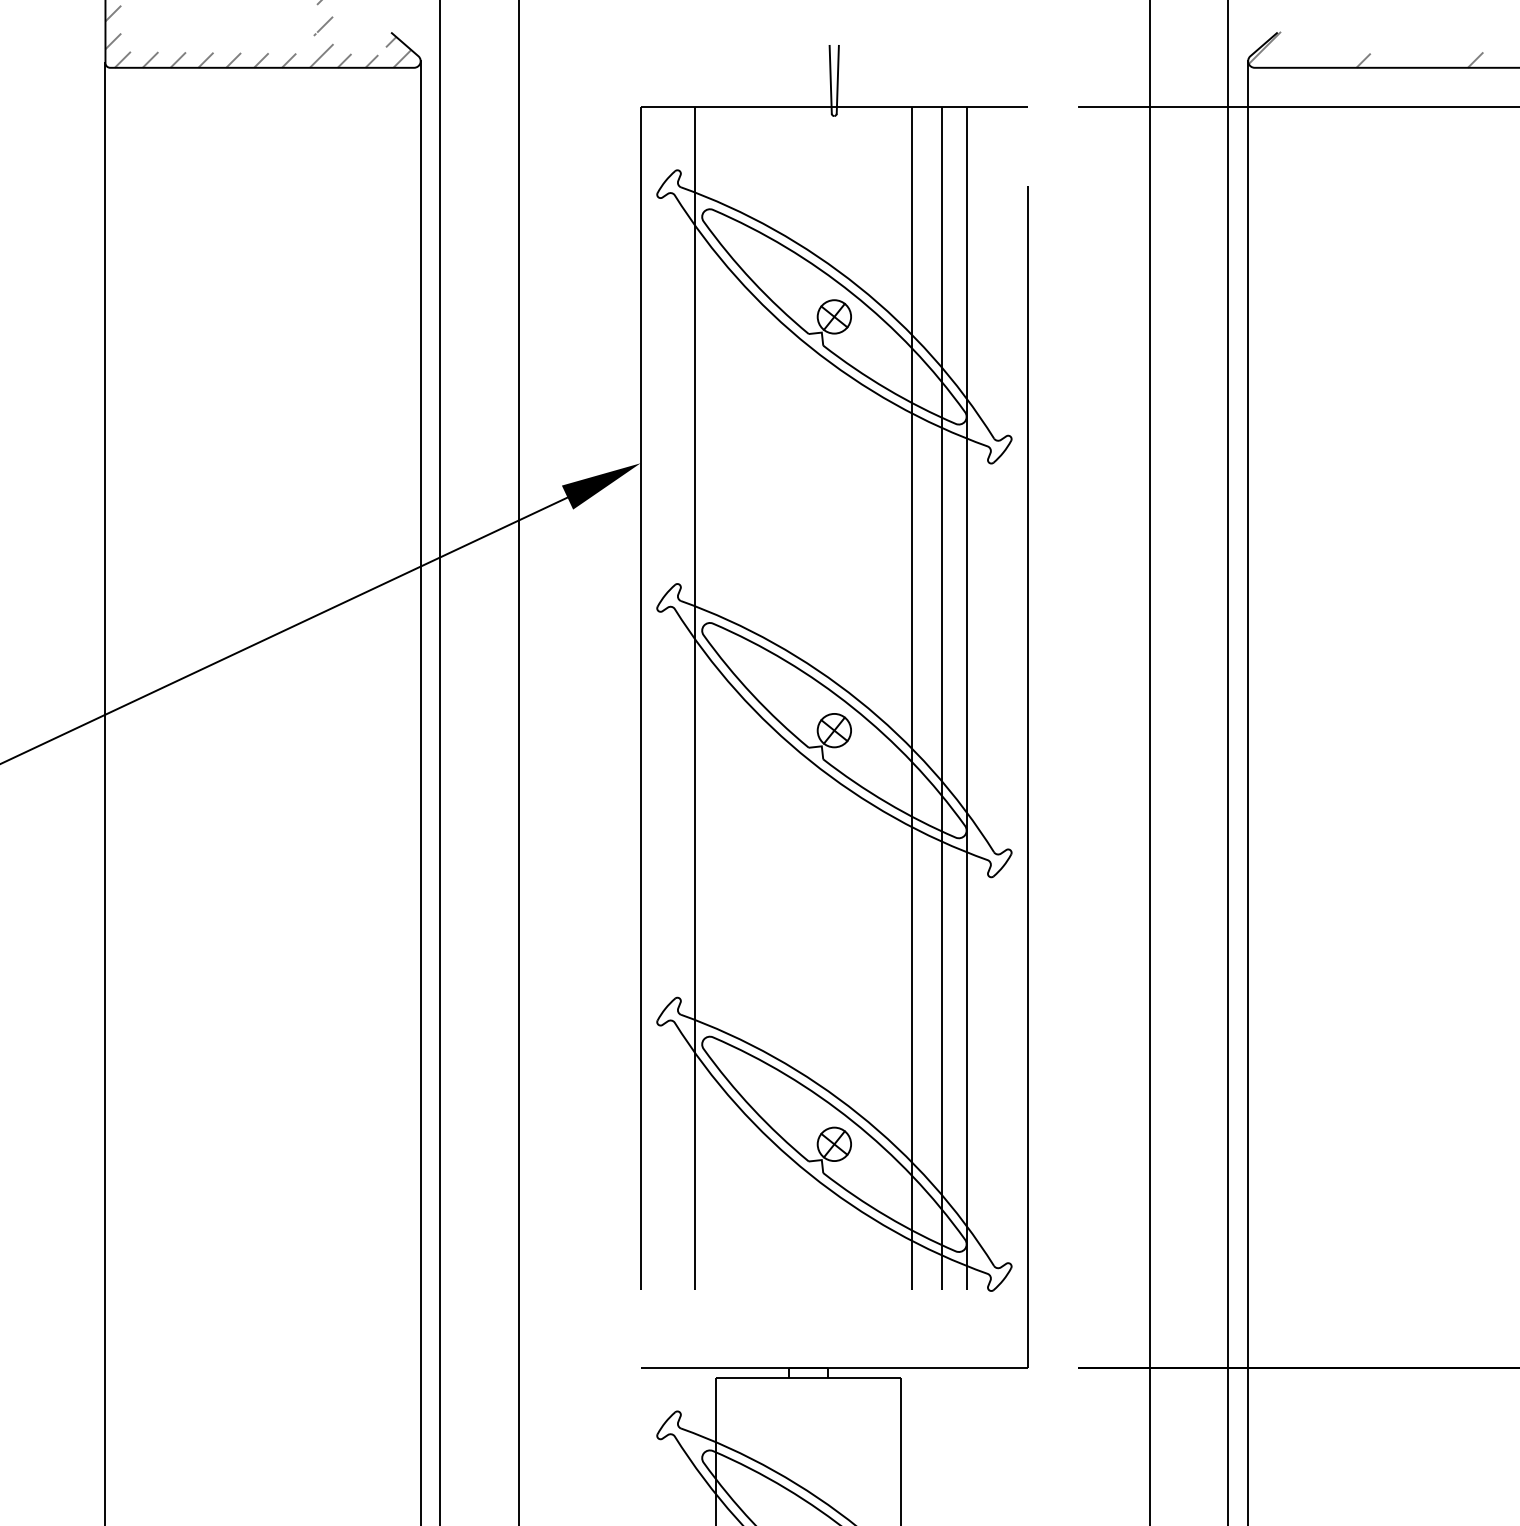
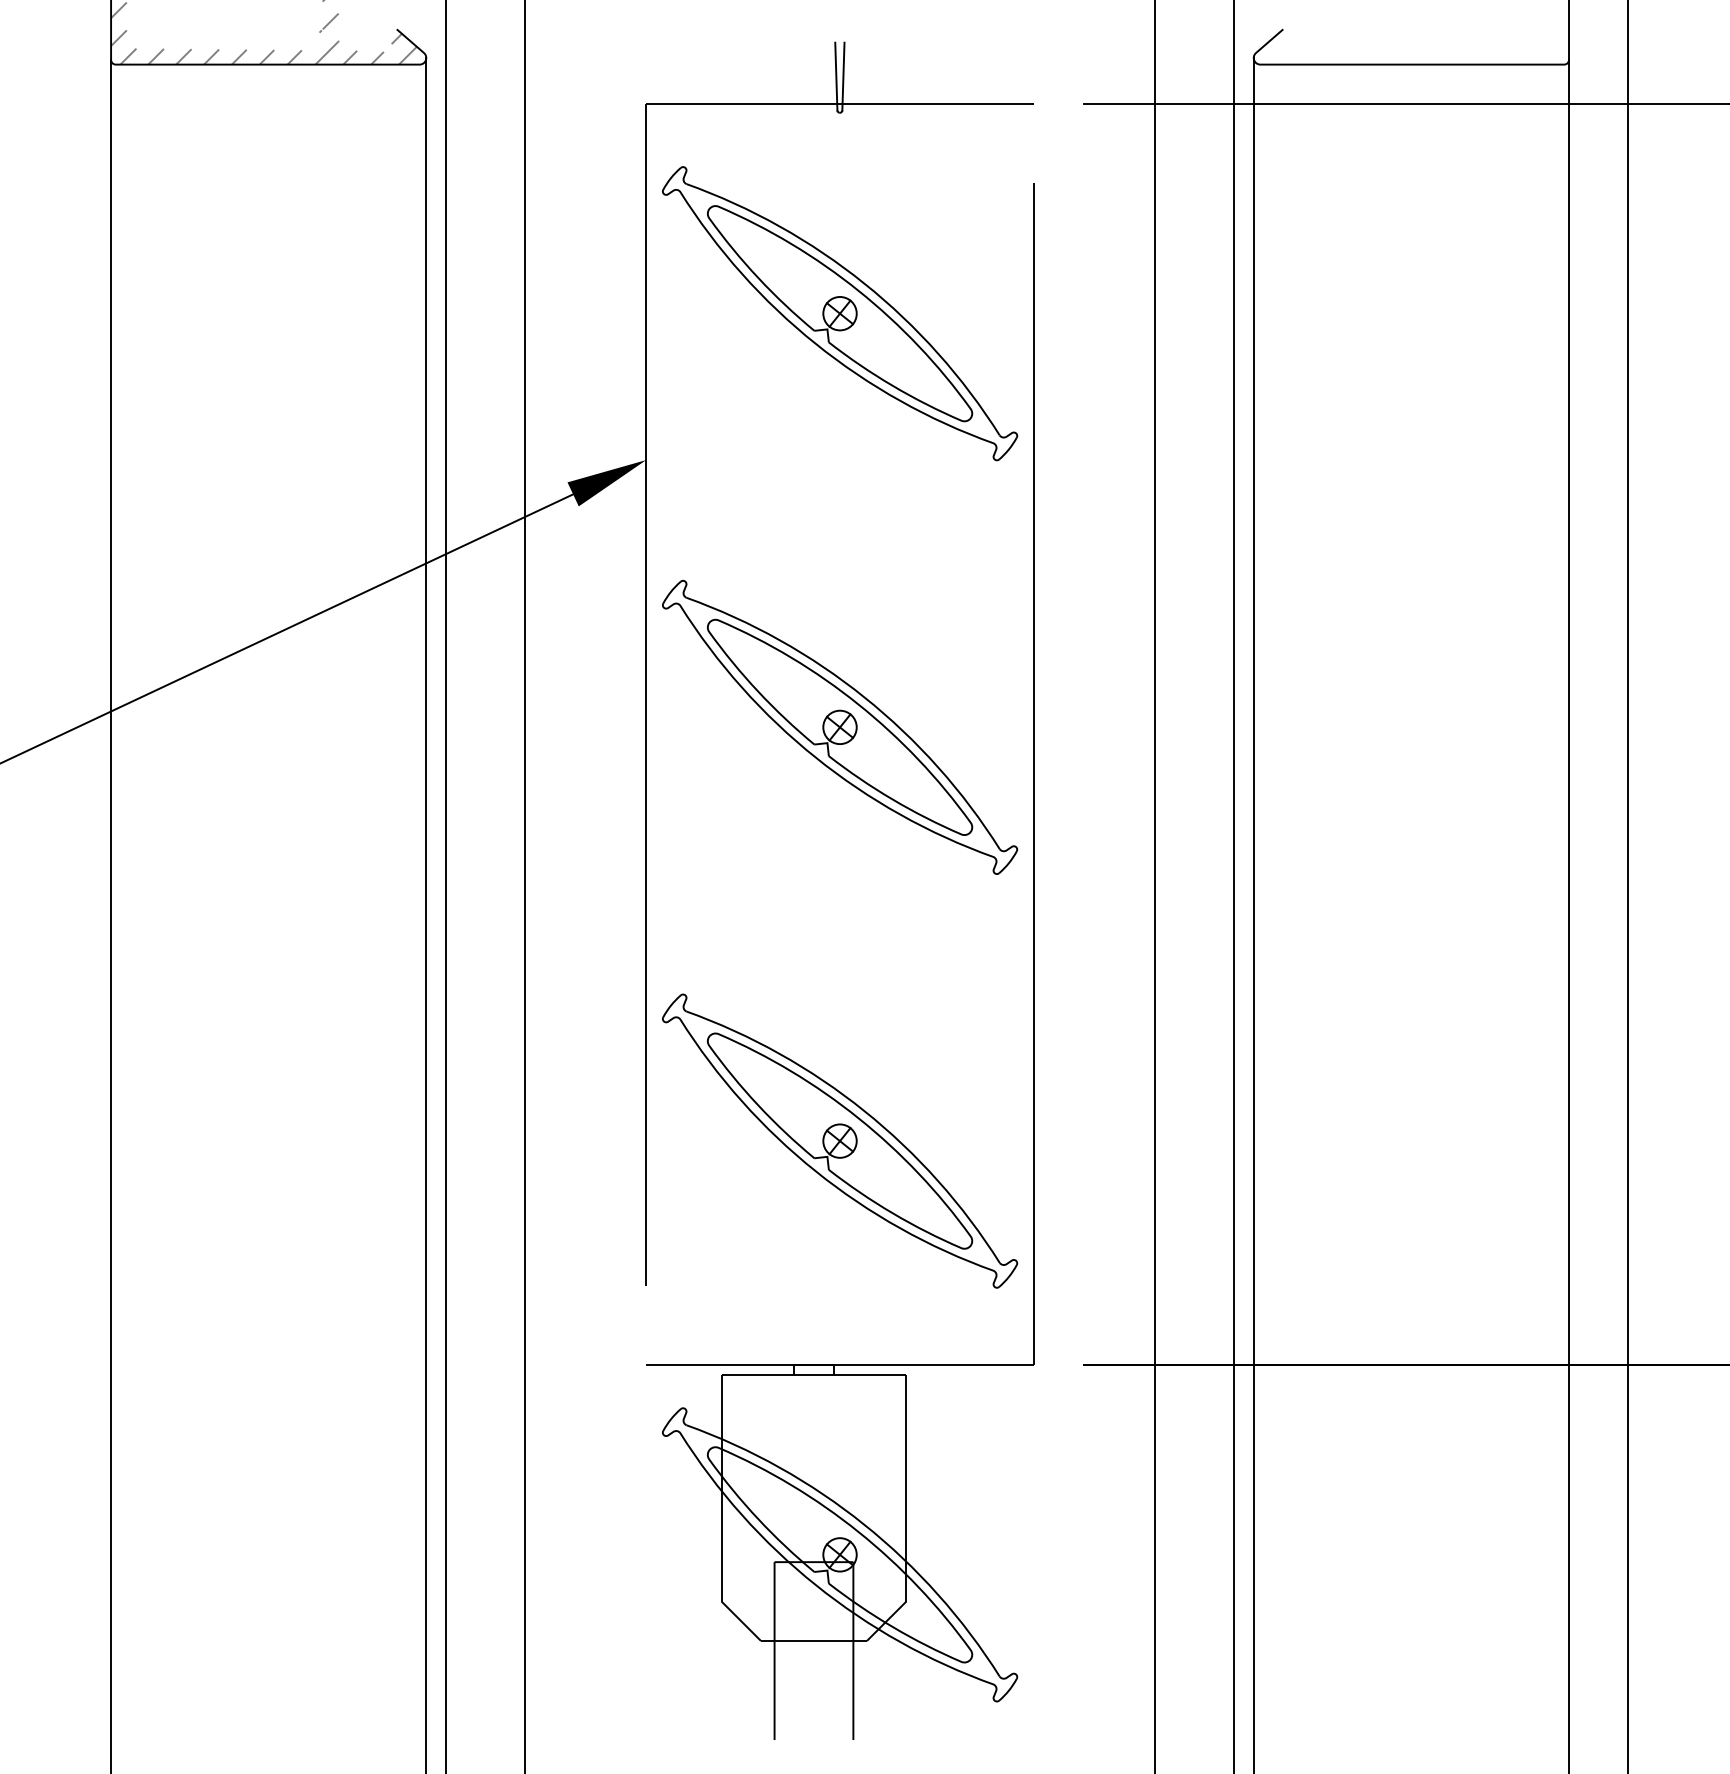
hatch: (1365, 49) -> (1371, 46), removed
line: (694, 737) -> (700, 734), removed
line: (911, 737) -> (917, 734), removed
line: (941, 737) -> (947, 734), removed
line: (966, 737) -> (972, 734), removed

